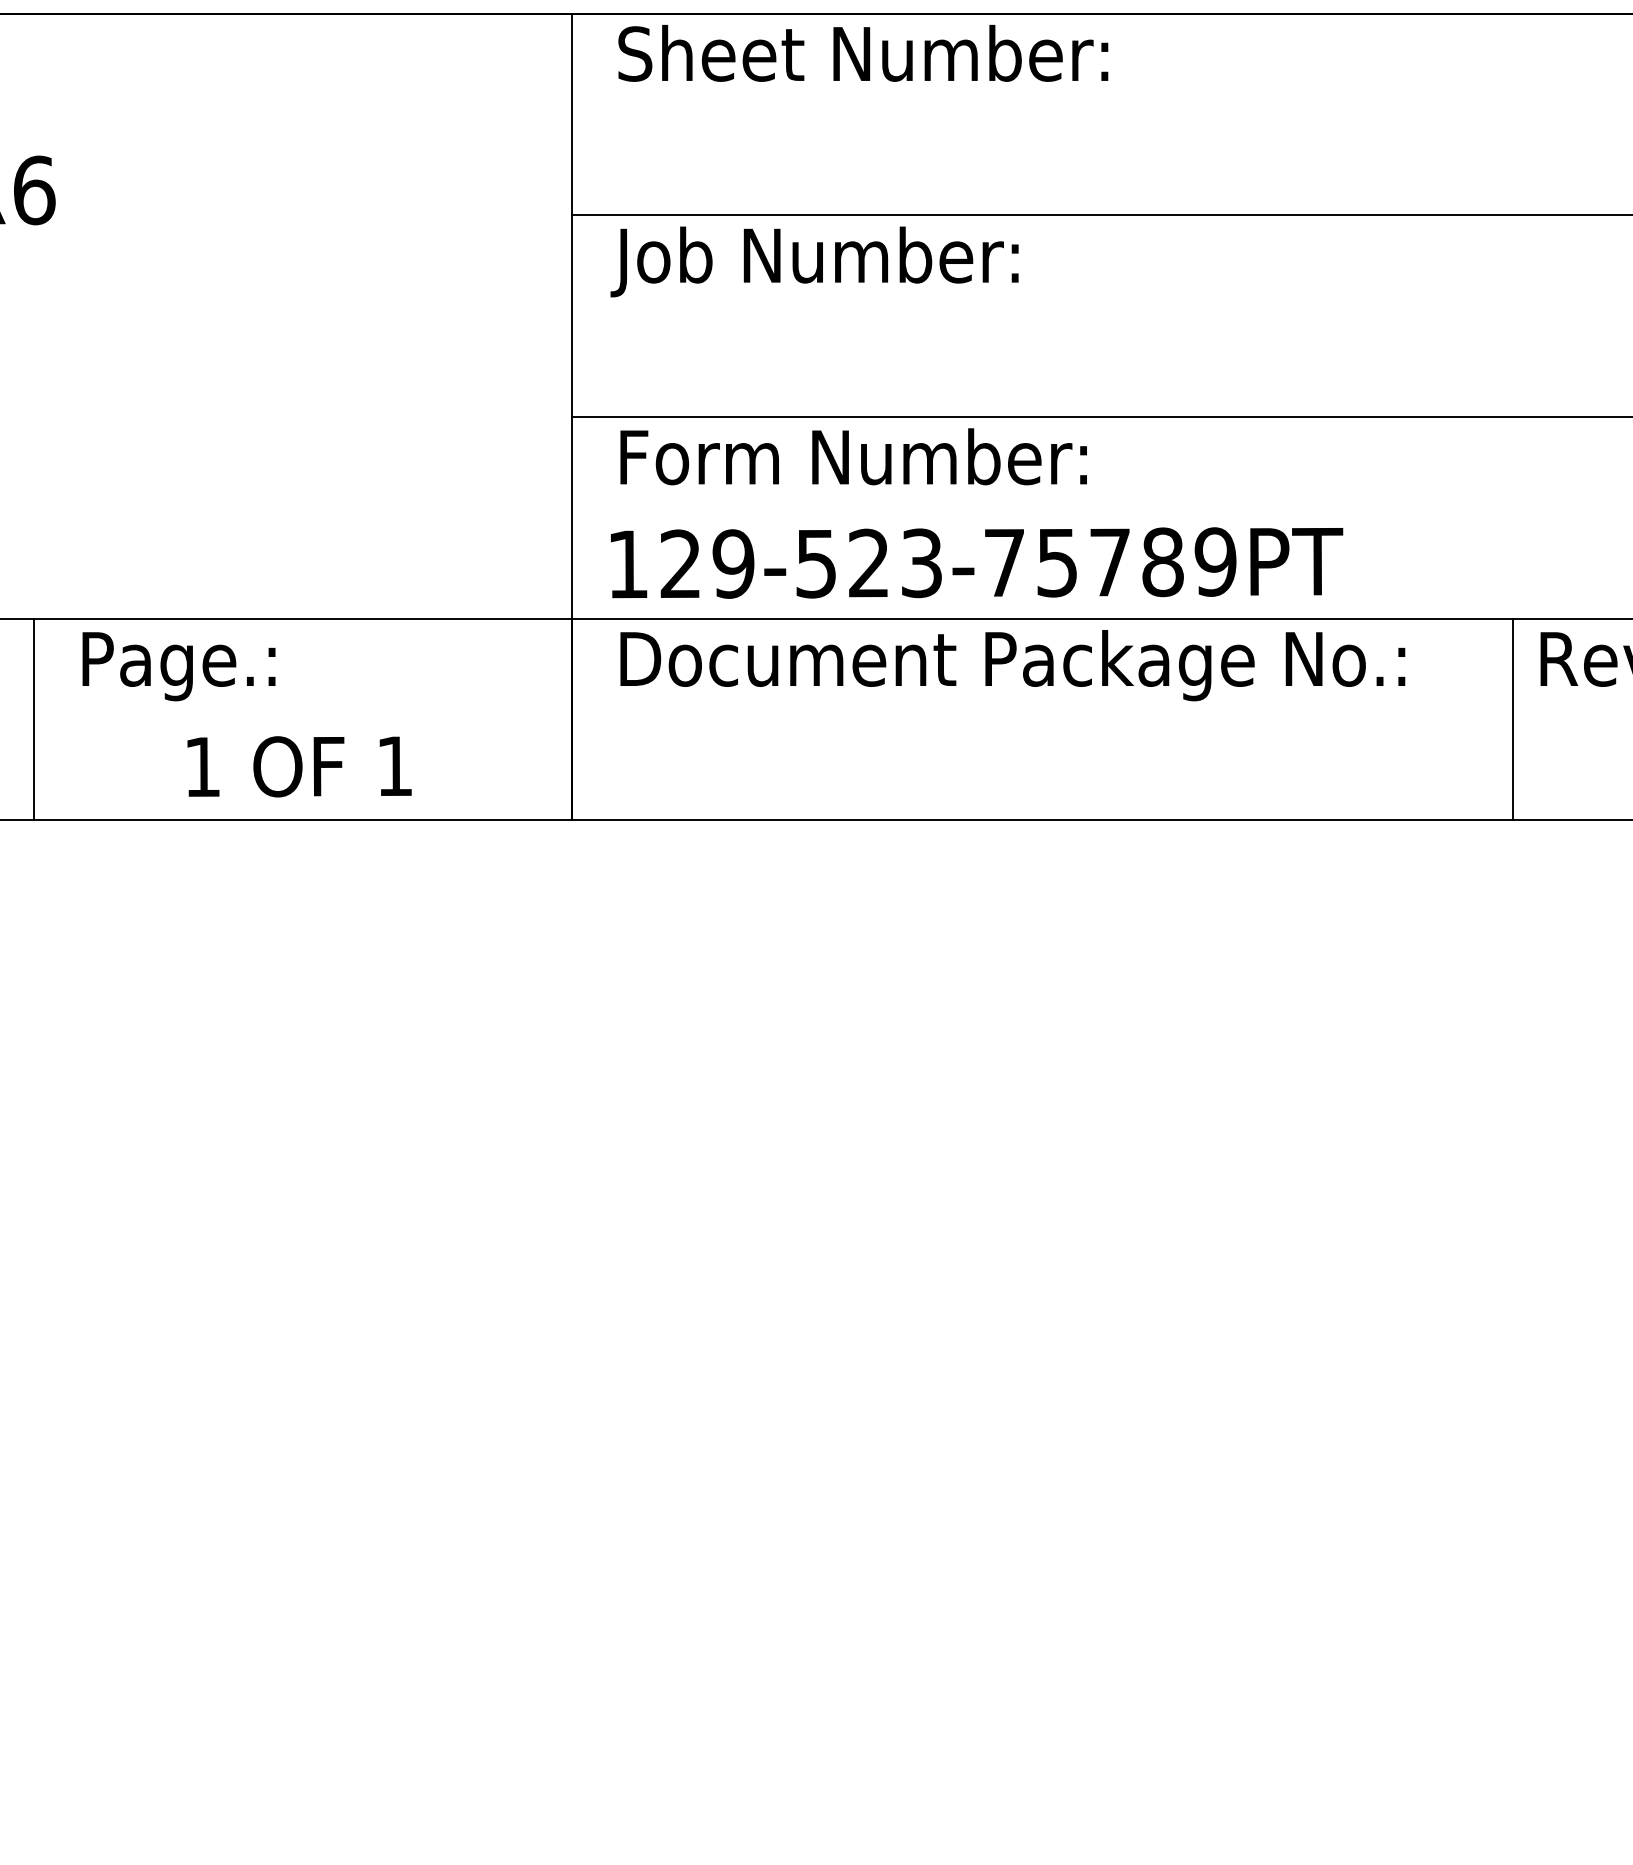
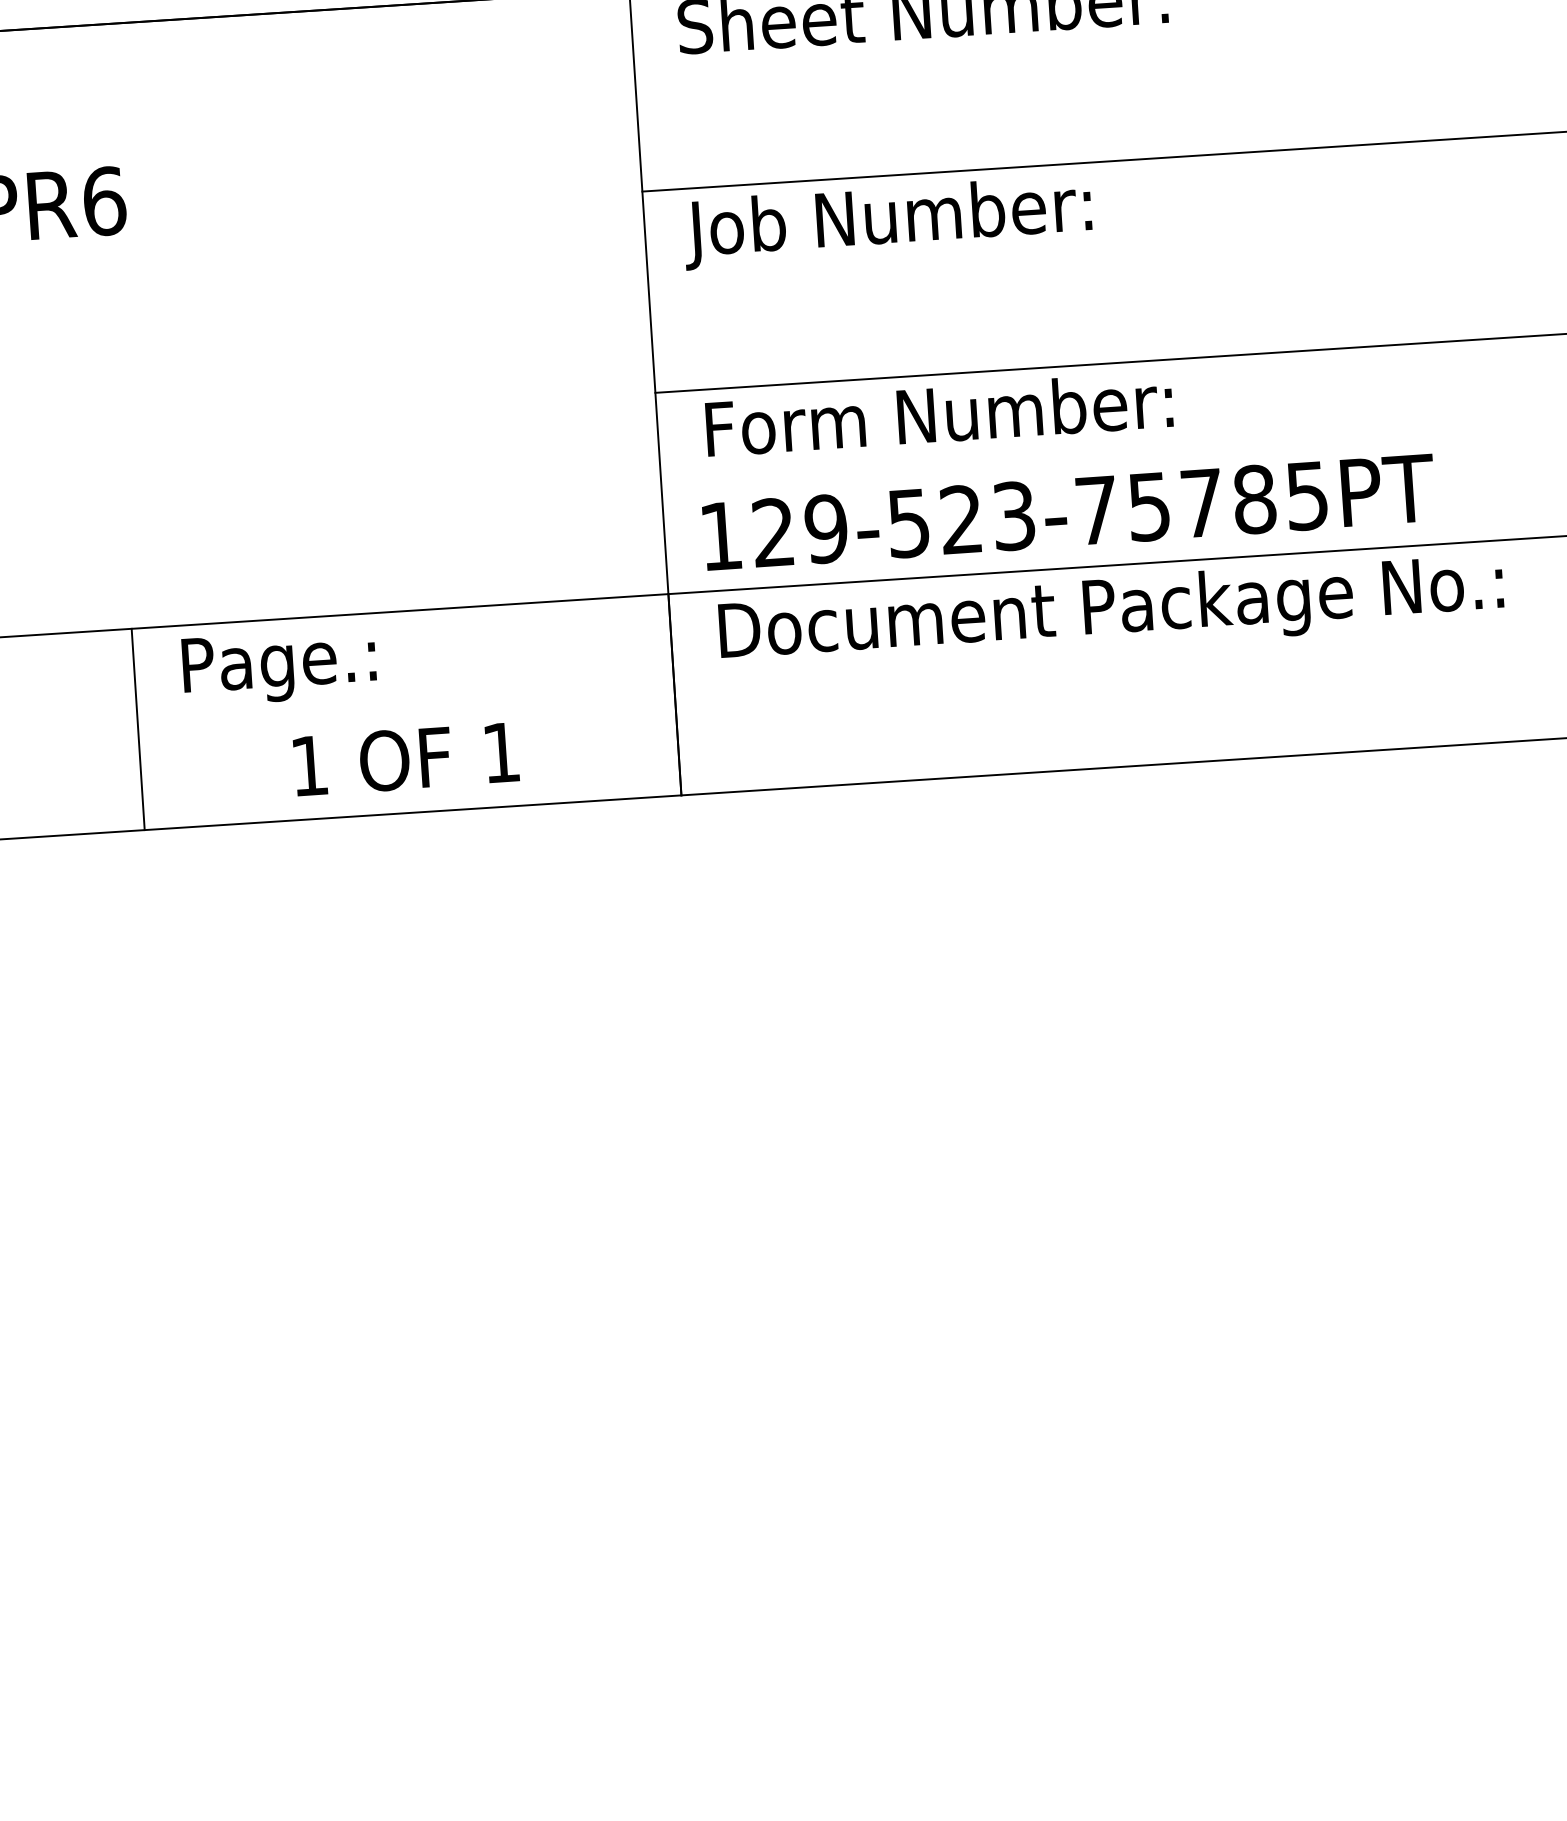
text: (1215, 561) -> (1307, 495), 129-523-75789PT -> 129-523-75785PT

